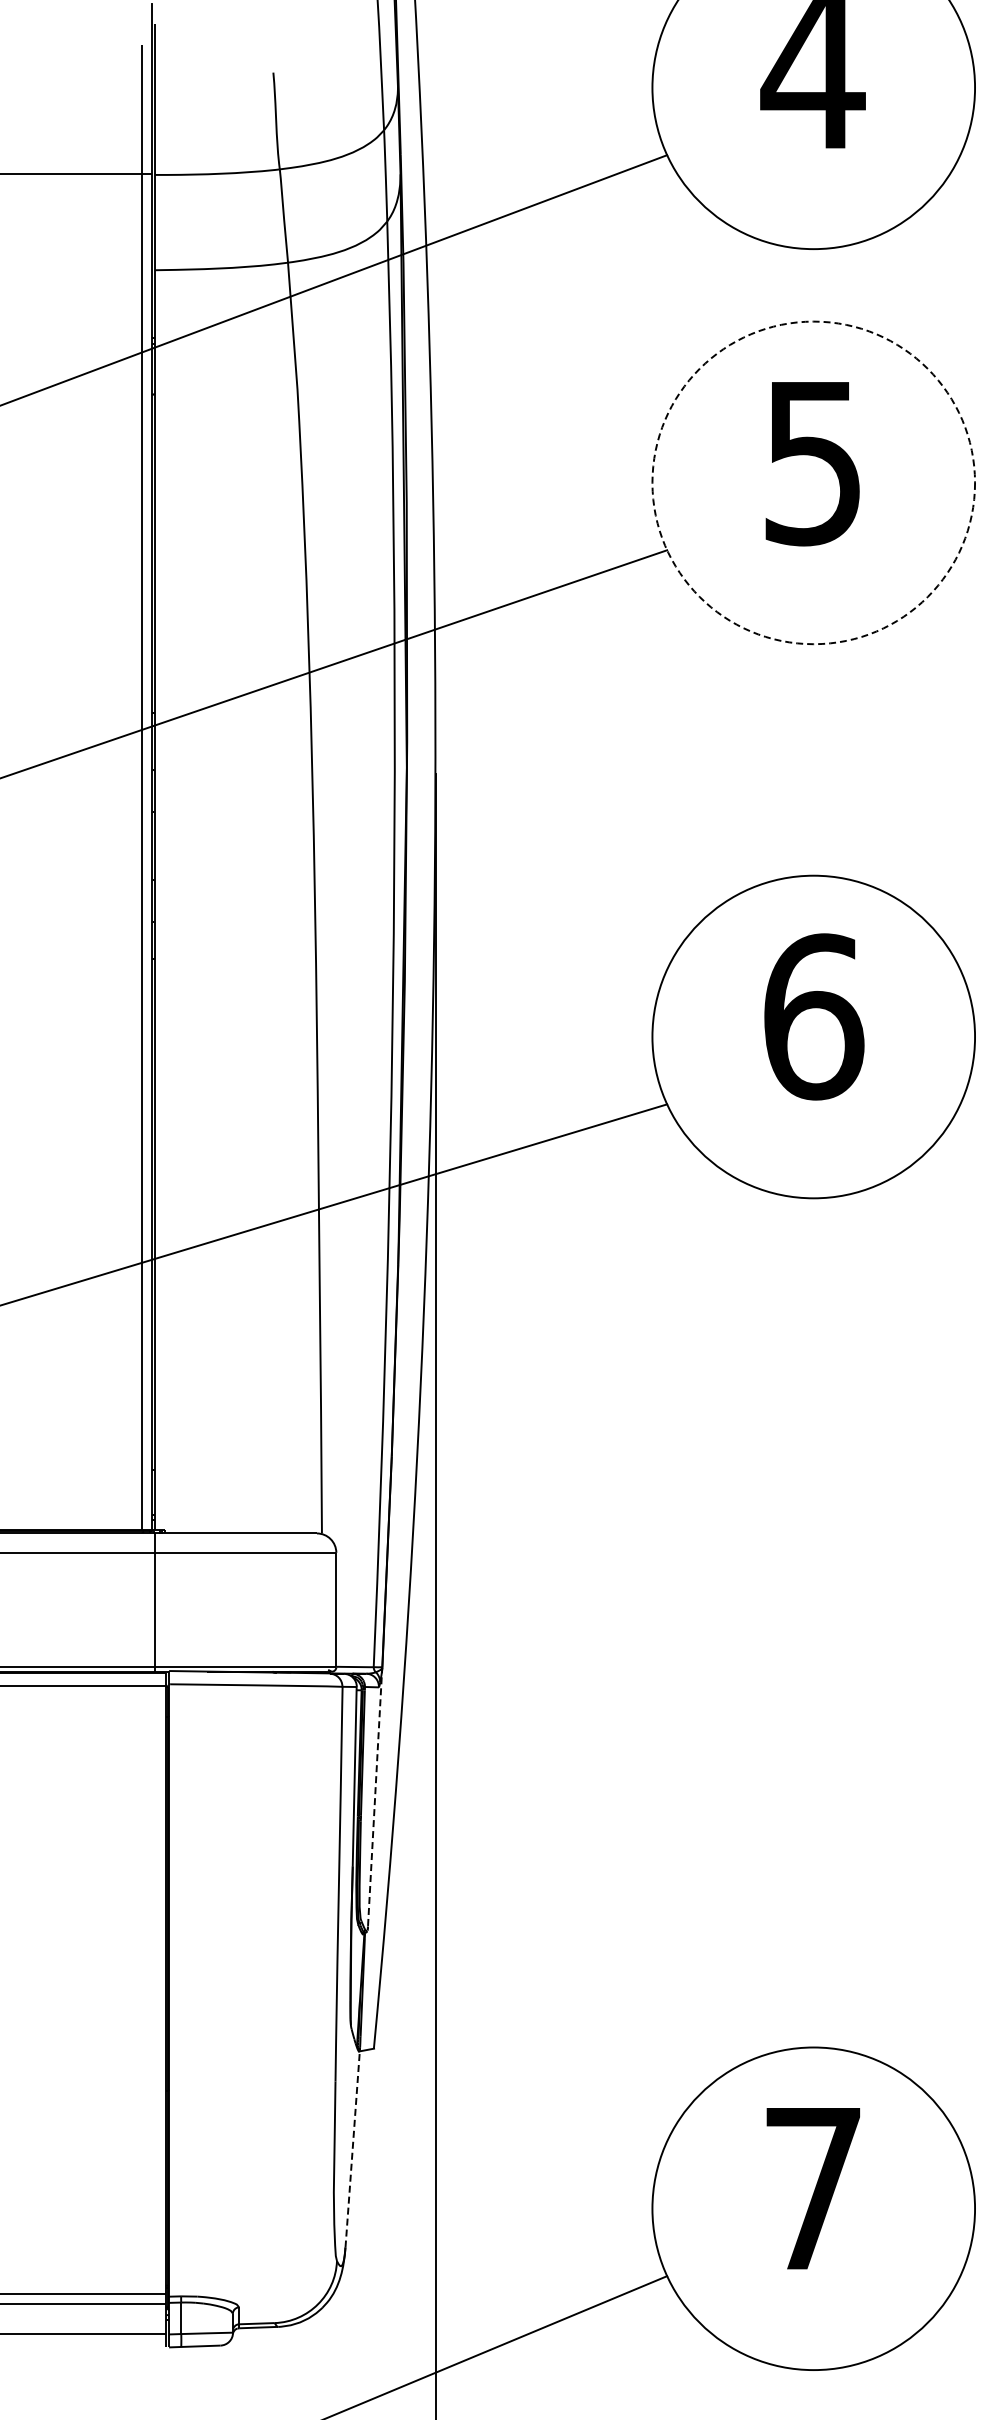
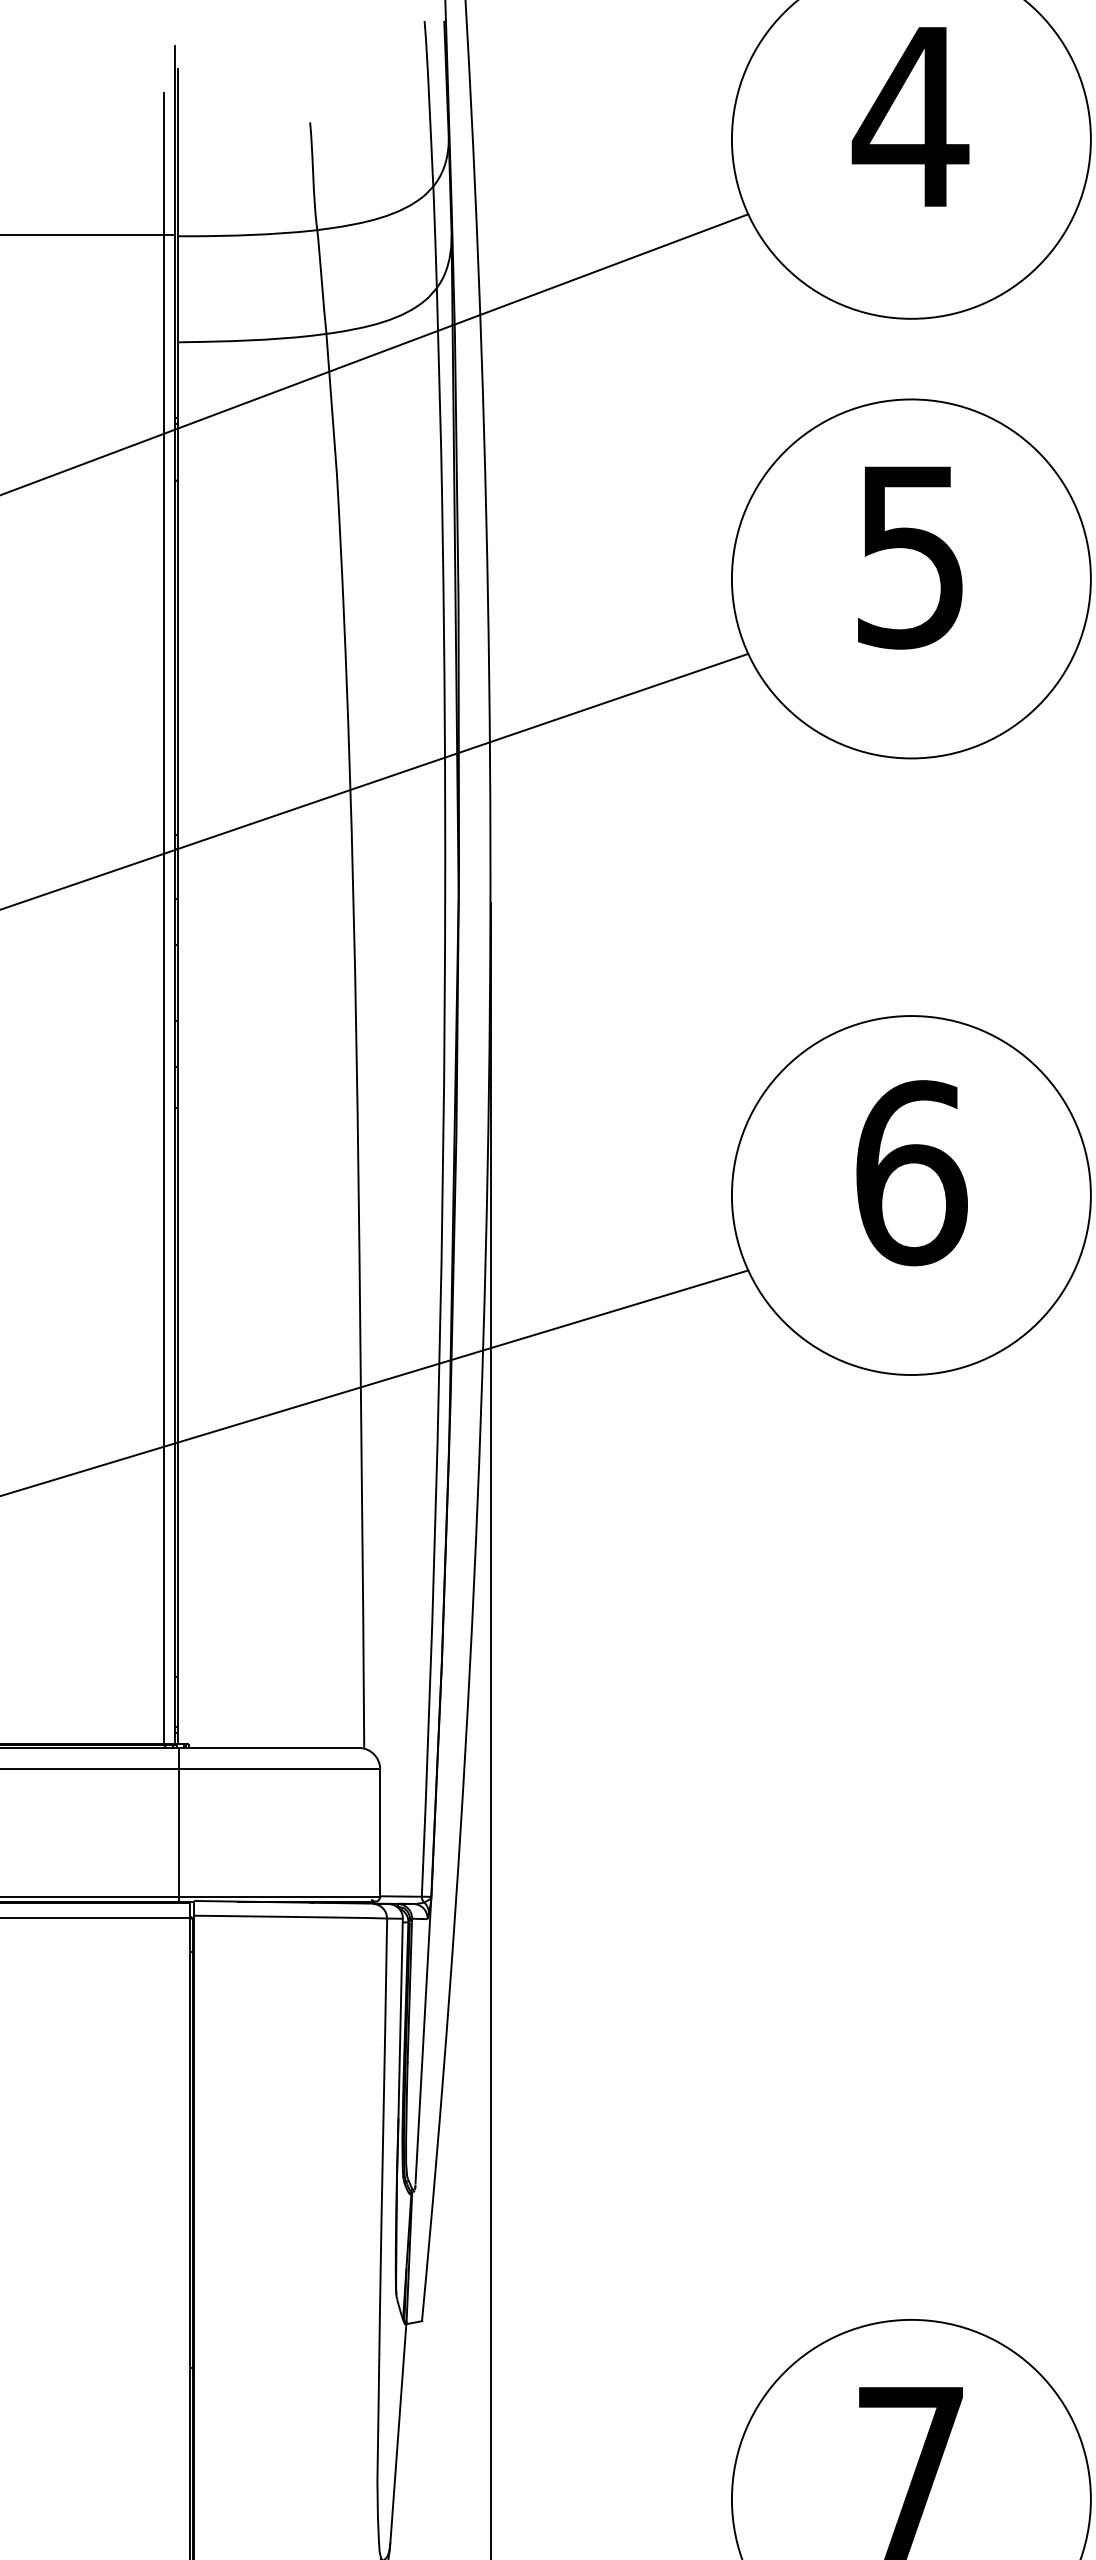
circle: (813, 482) -> (911, 578), dashed -> solid
line: (375, 1796) -> (423, 2040), dashed -> solid
line: (352, 2147) -> (398, 2431), dashed -> solid

